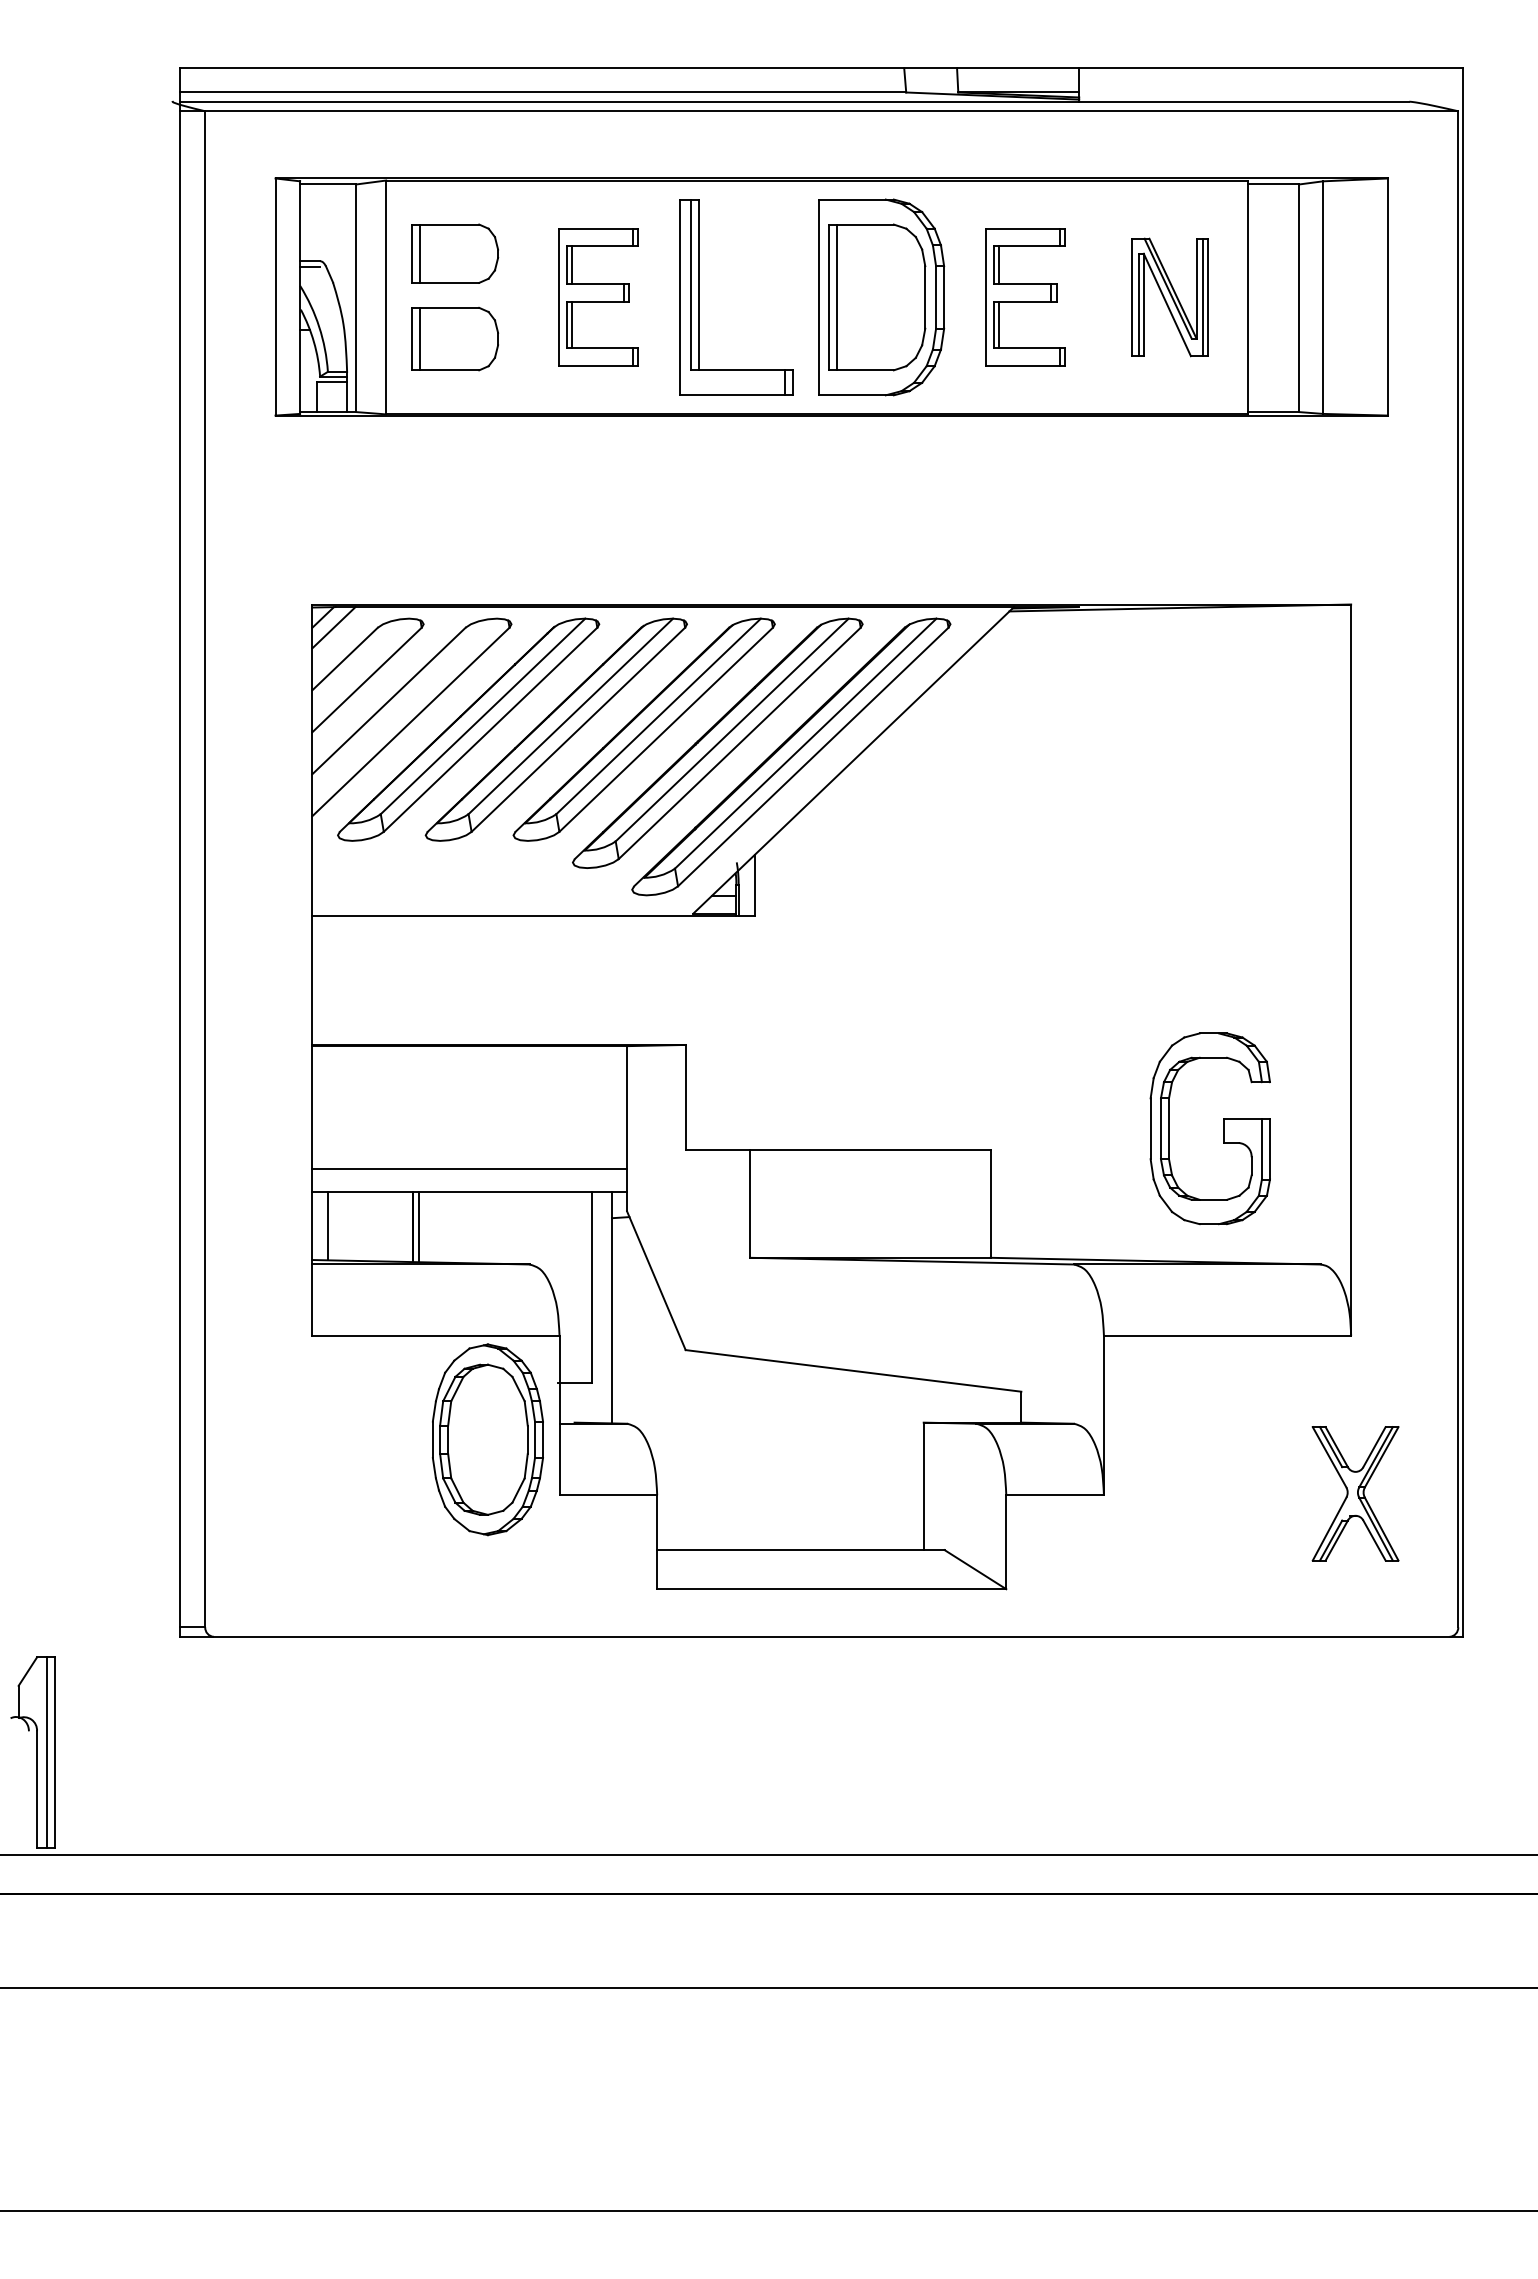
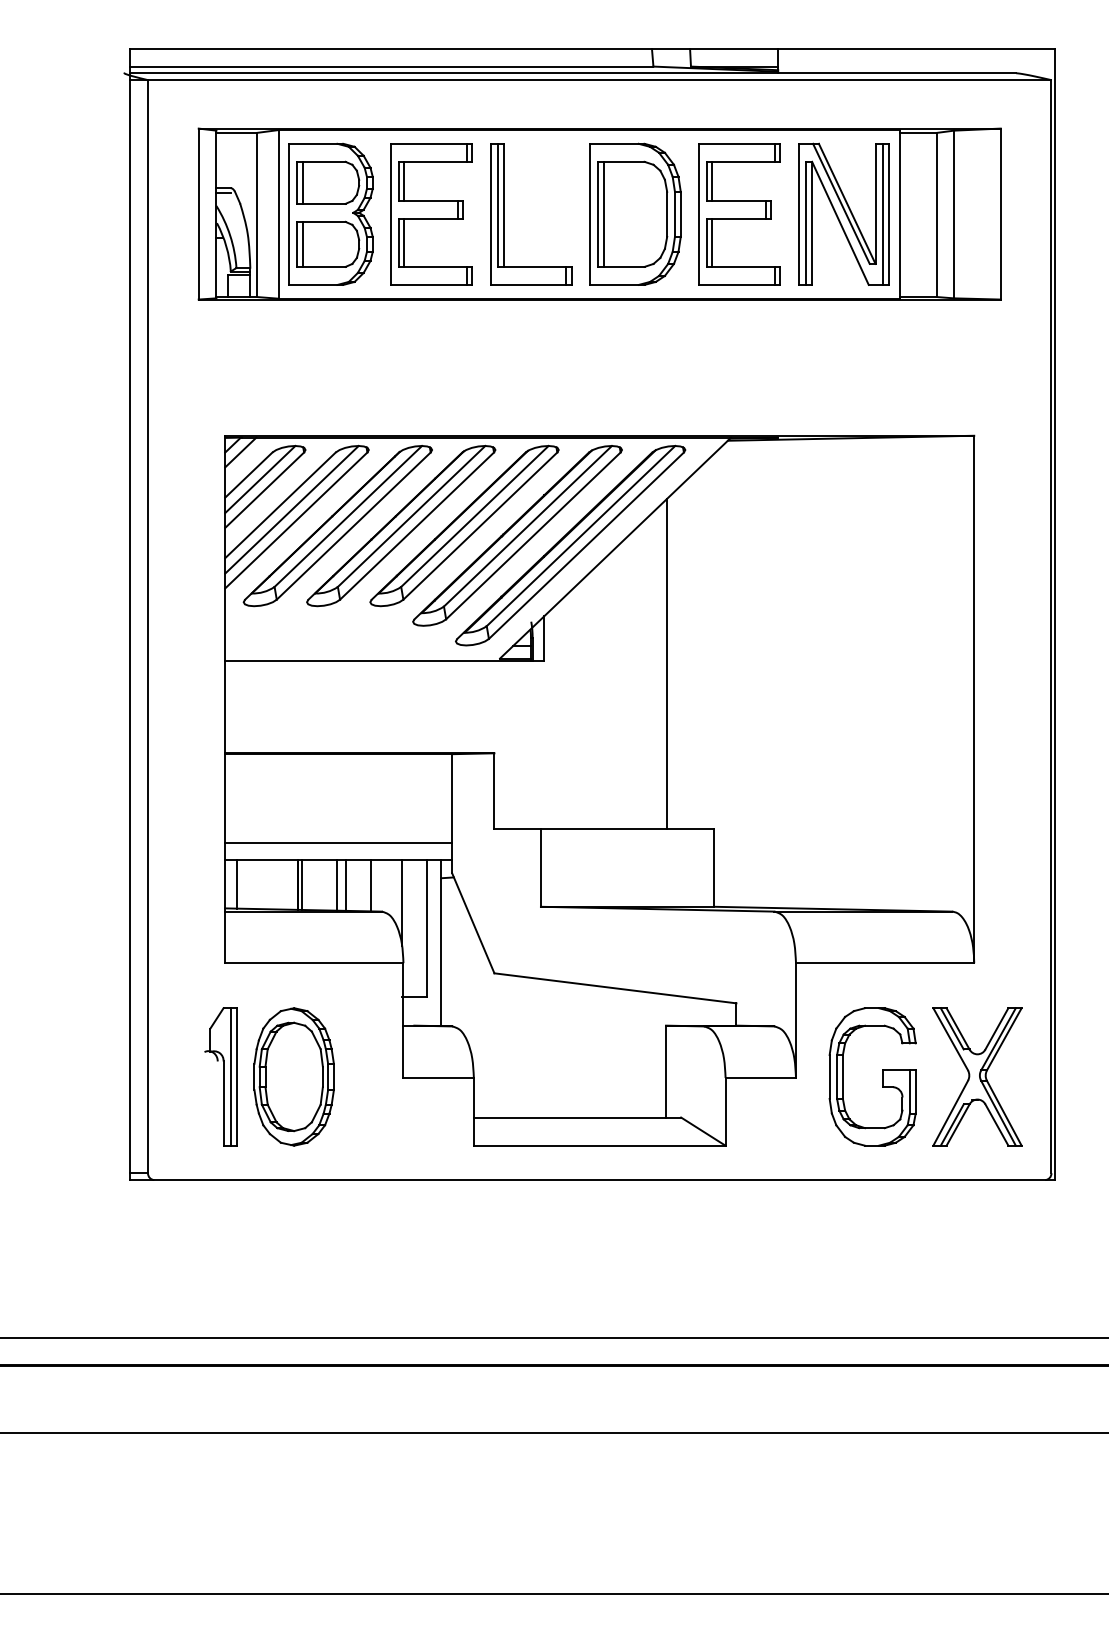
part: (458, 297) -> (330, 214), added
part: (598, 297) -> (431, 214), size x1.43
part: (1025, 297) -> (739, 214), size x1.43
part: (1169, 297) -> (843, 214), size x1.67
line: (360, 664) -> (259, 479), added
line: (404, 706) -> (291, 509), added
line: (925, 921) -> (667, 664), added
part: (1223, 1128) -> (882, 1076), moved
line: (467, 1227) -> (337, 884), added
line: (479, 1227) -> (345, 884), added
line: (514, 1228) -> (371, 885), added
line: (557, 1251) -> (402, 902), added
part: (487, 1439) -> (293, 1076), moved
part: (1355, 1493) -> (977, 1076), size x1.43
part: (32, 1752) -> (220, 1076), moved

